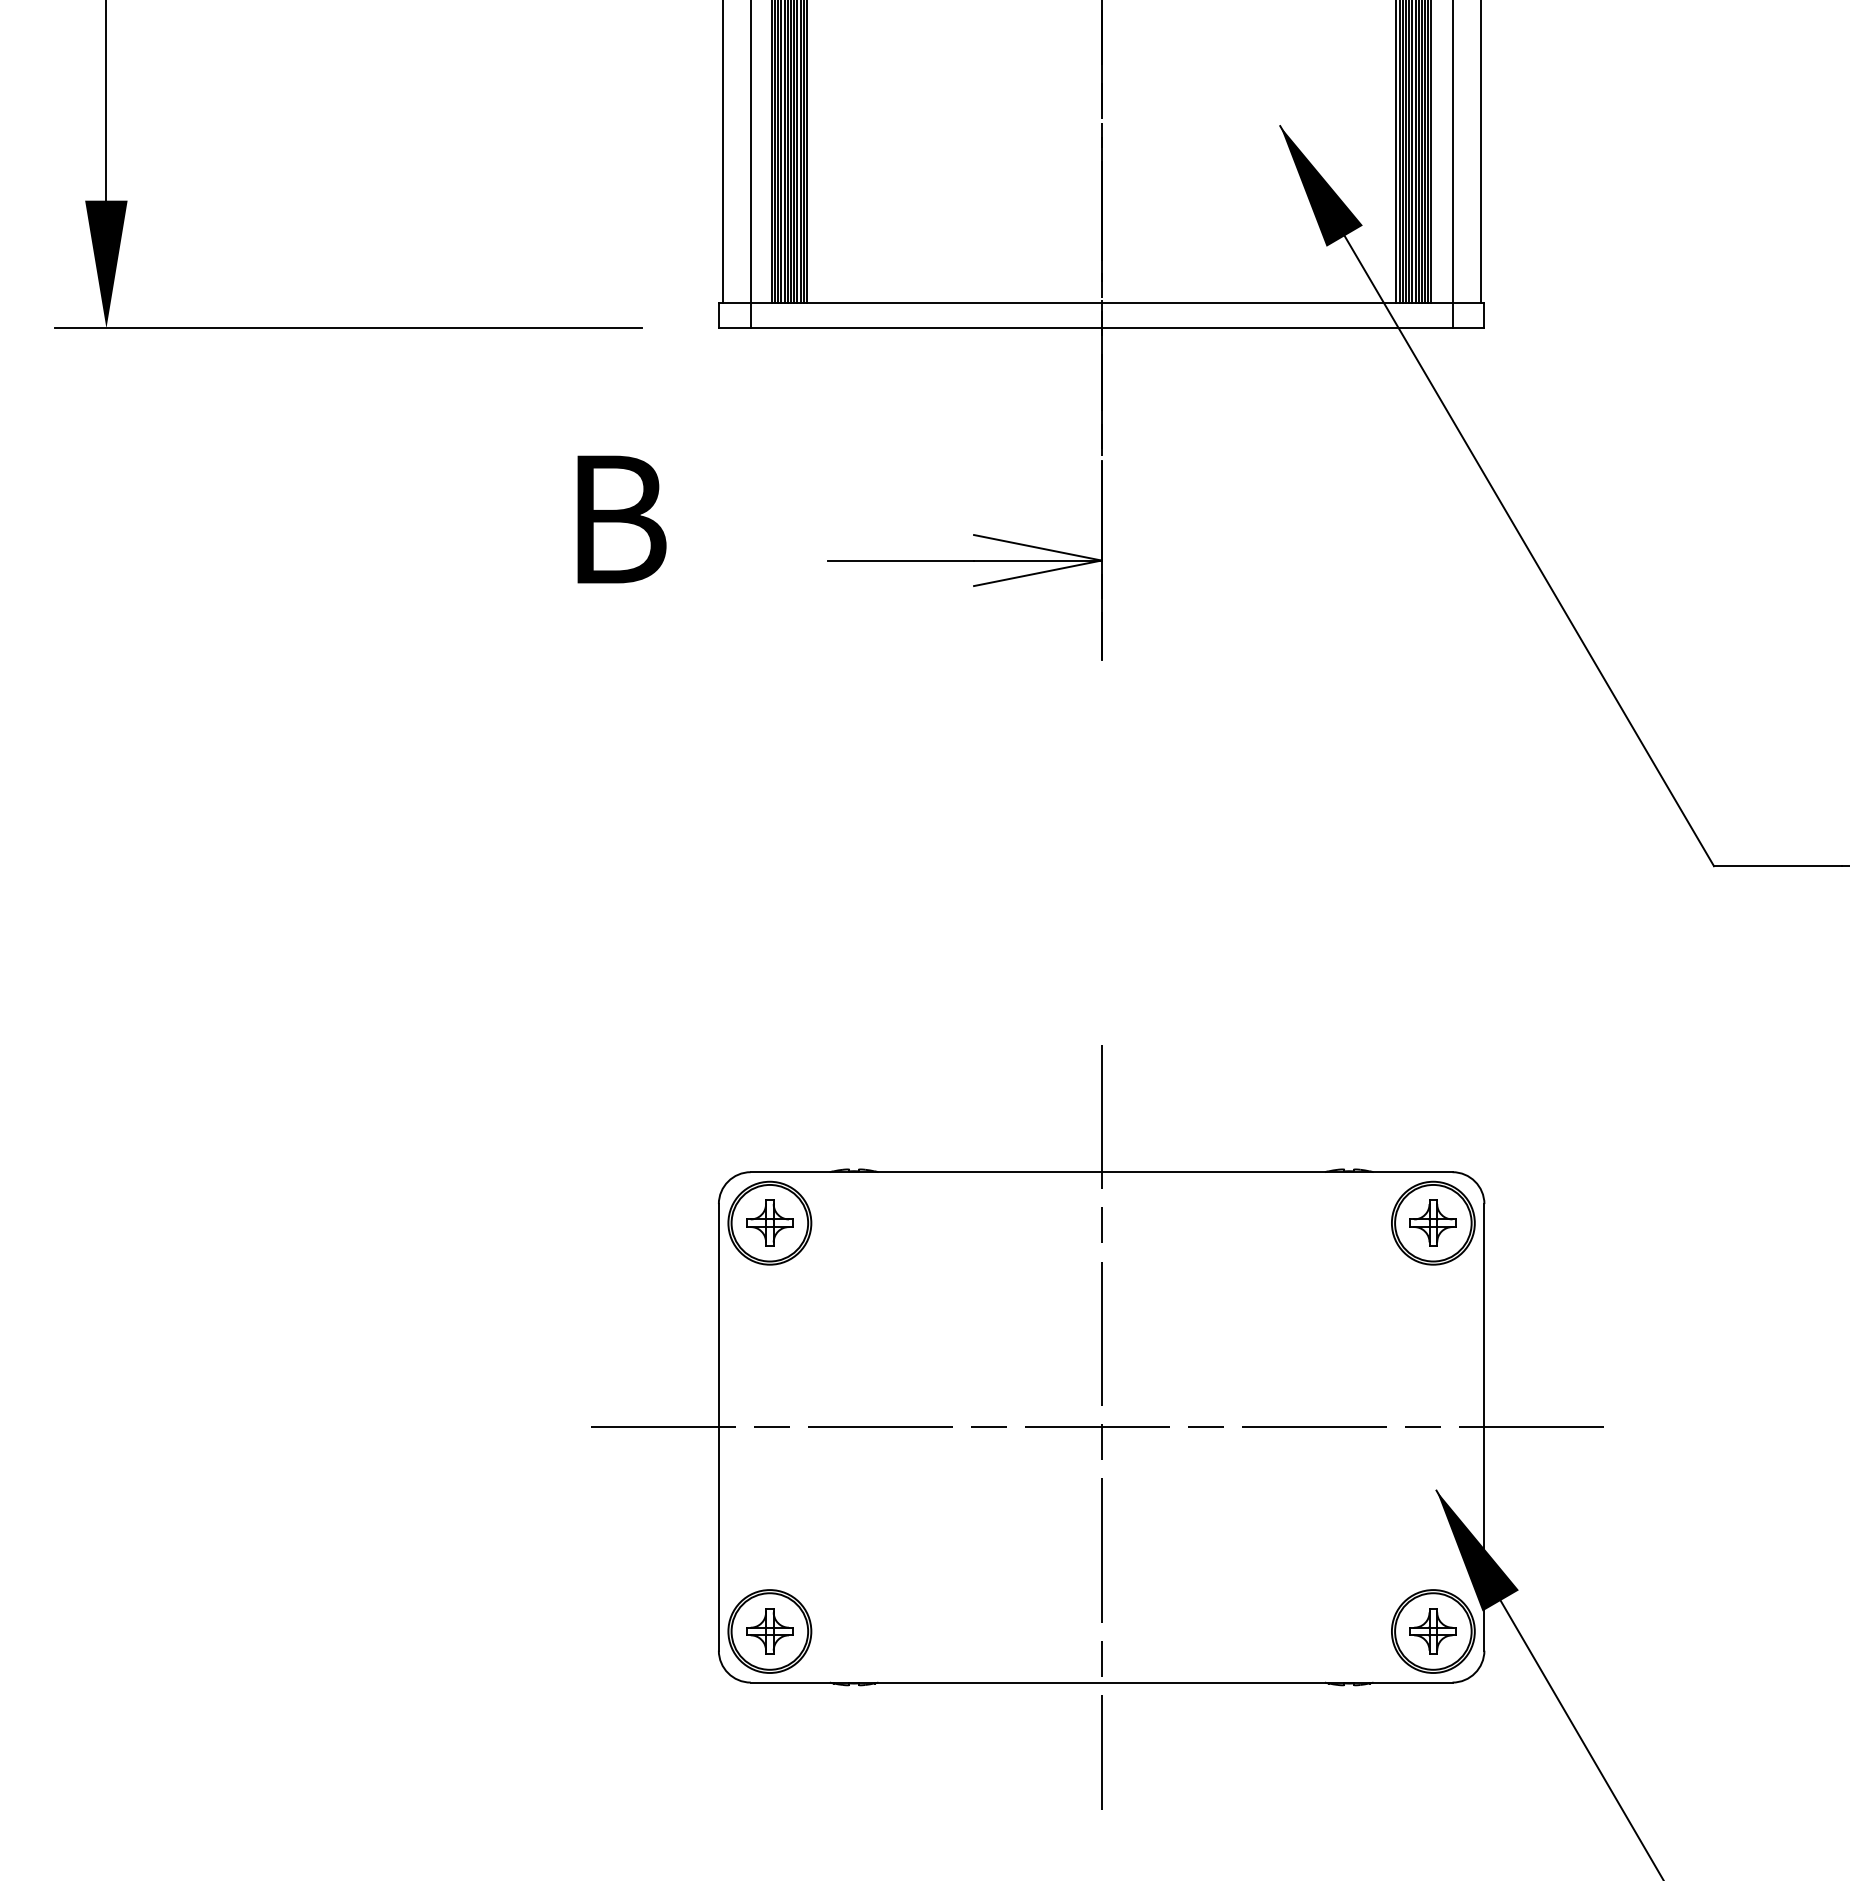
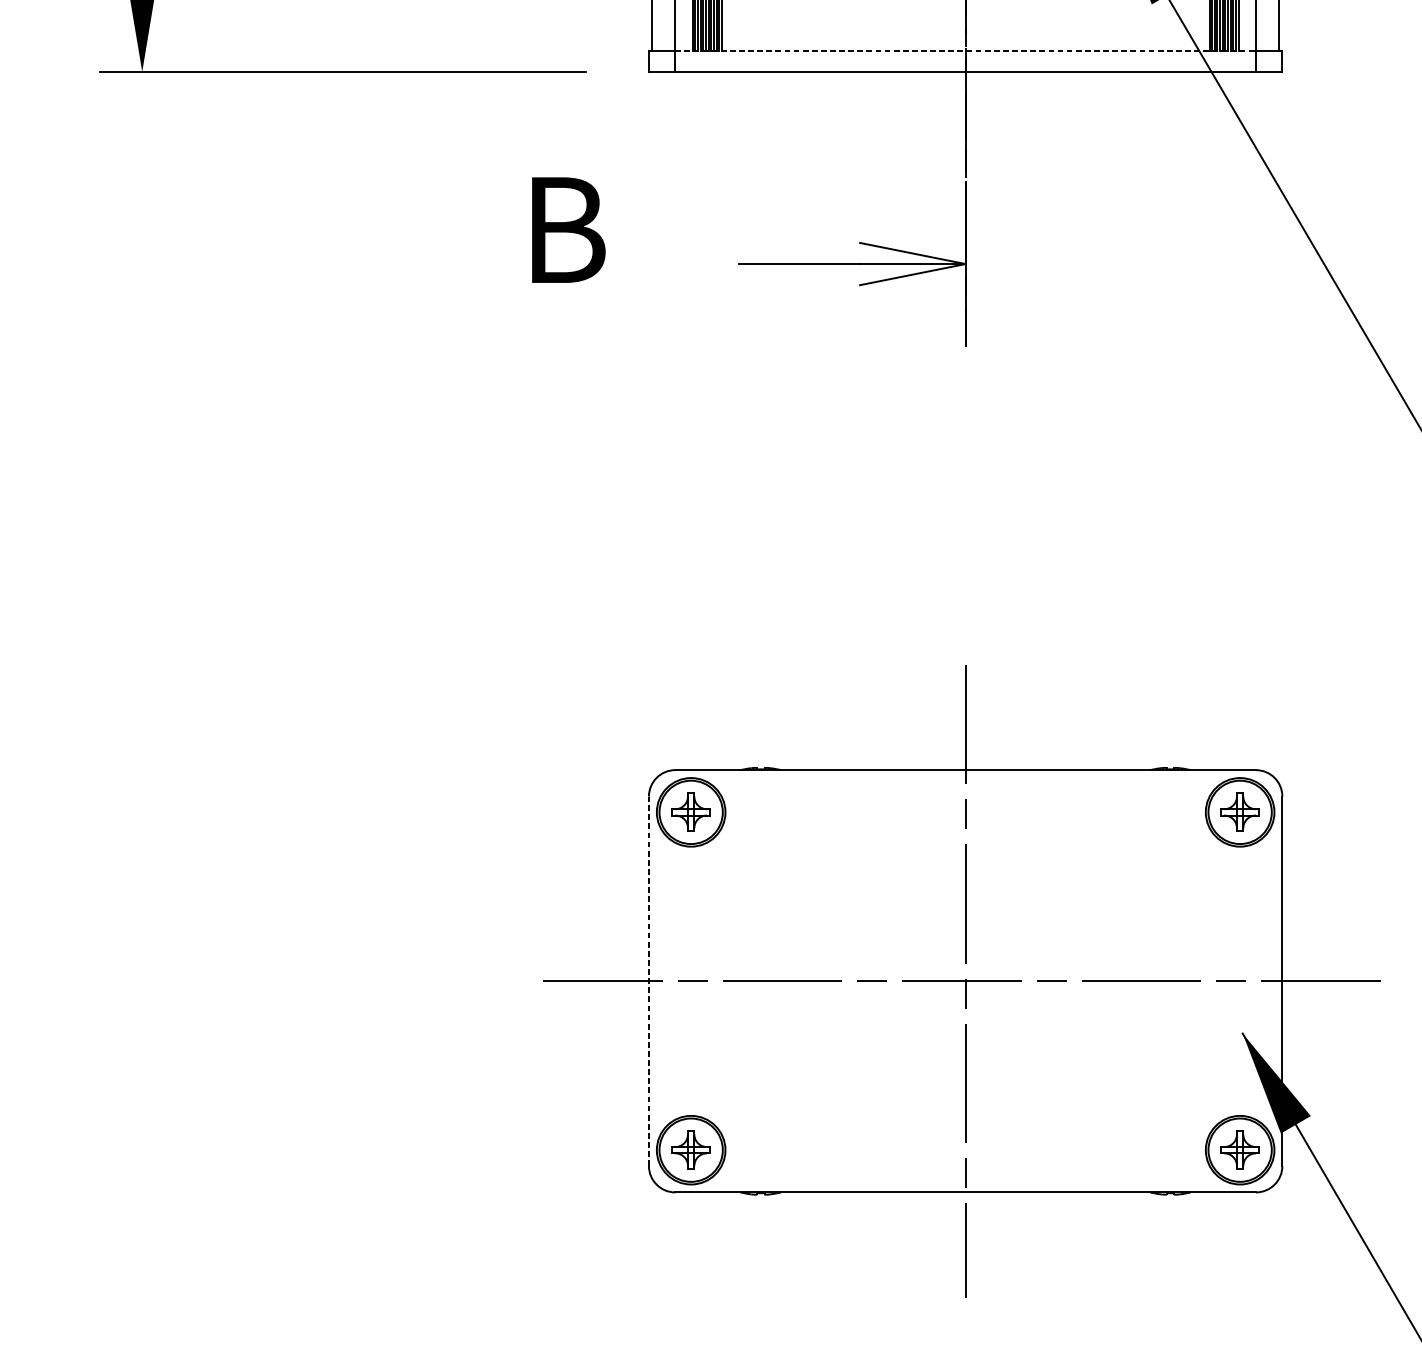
line: (1101, 302) -> (965, 50), solid -> dashed
line: (718, 1426) -> (648, 980), solid -> dashed

